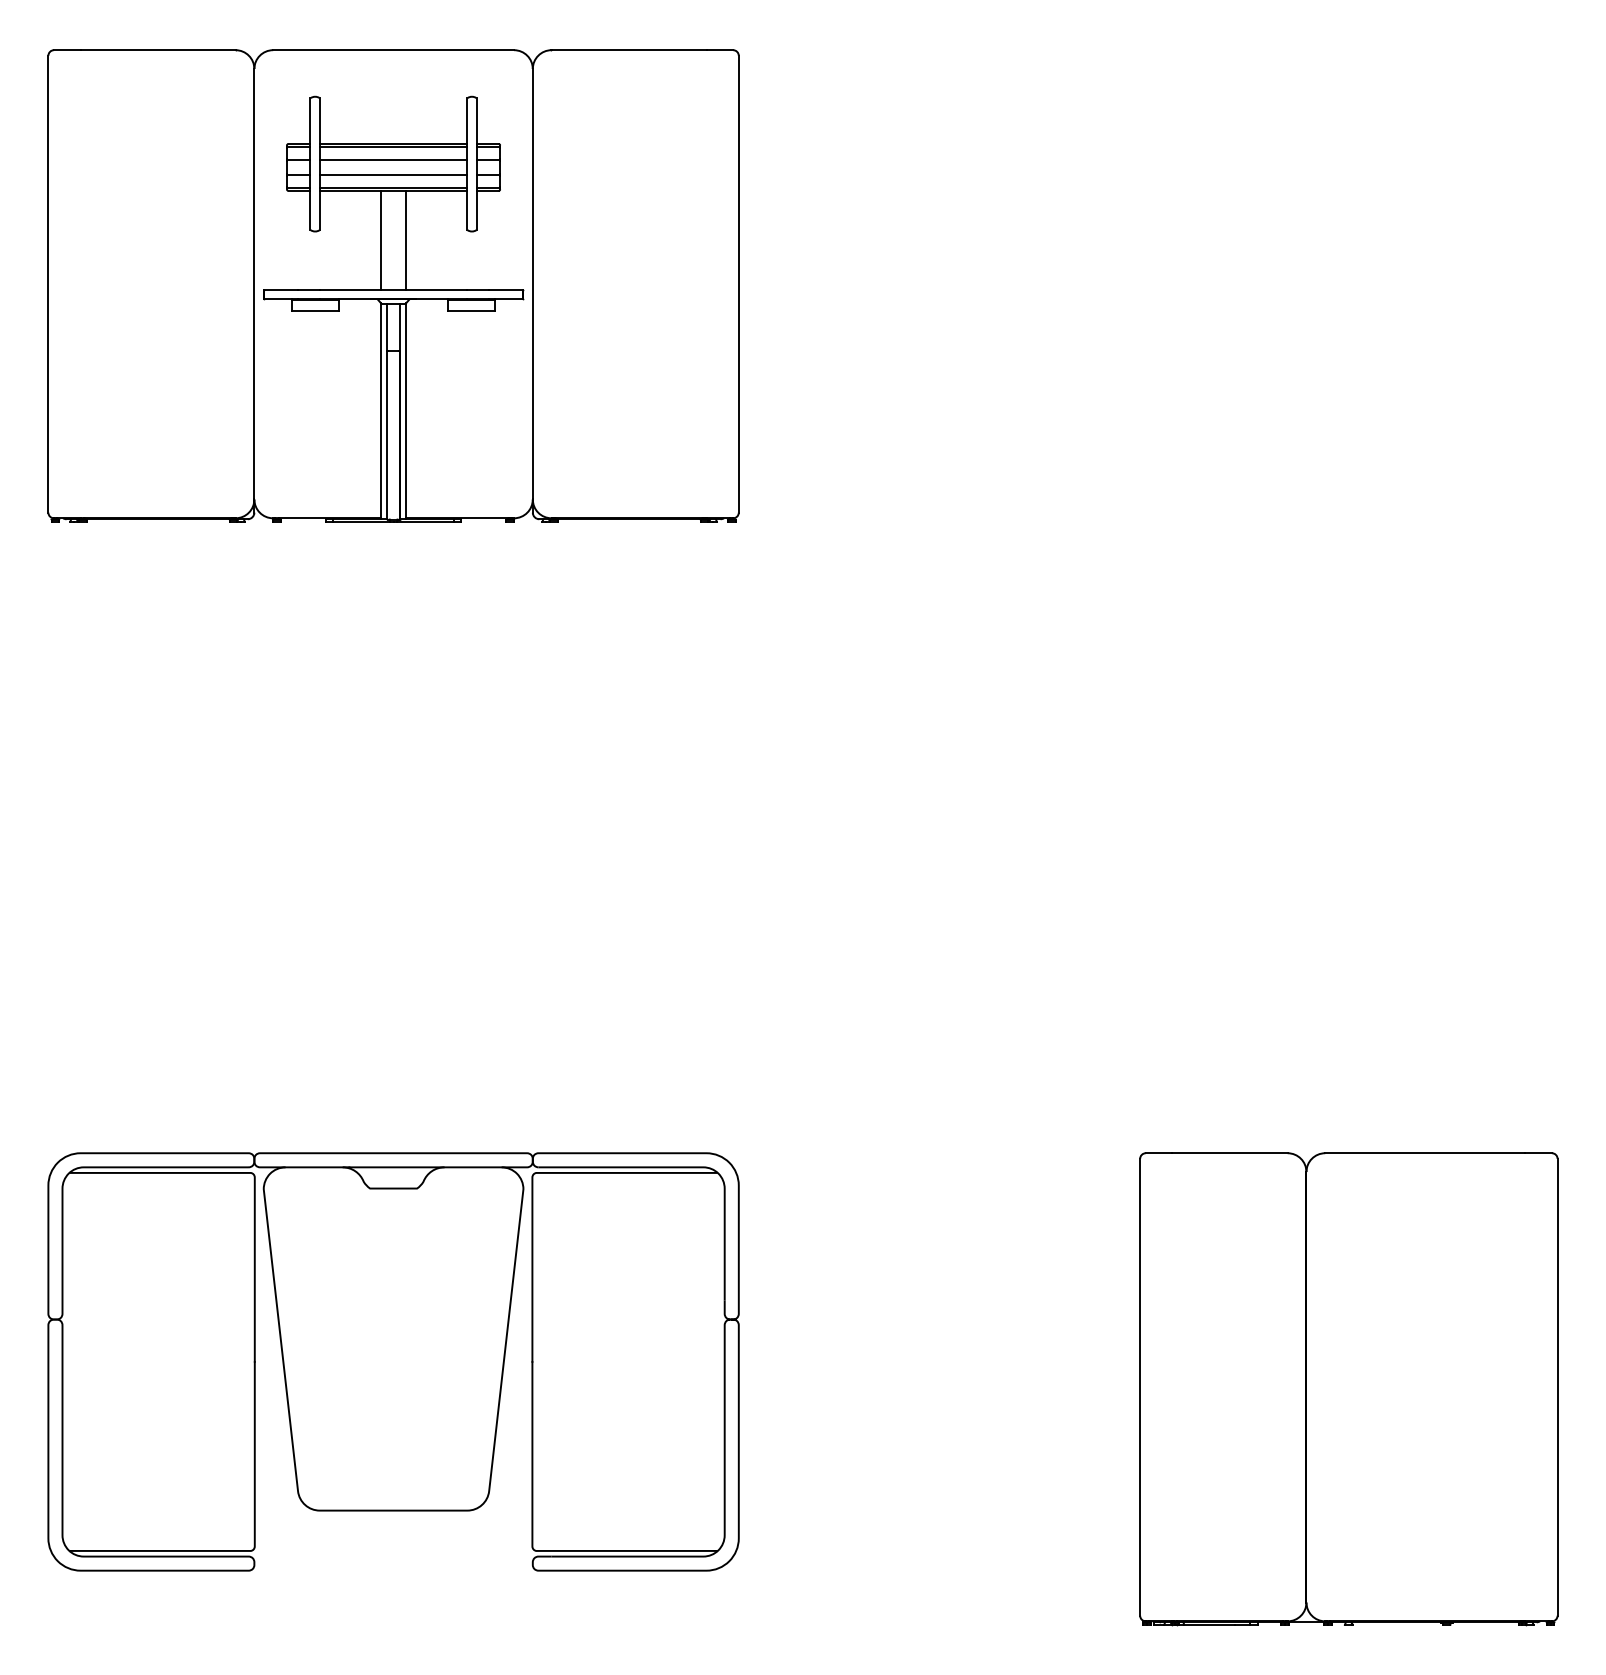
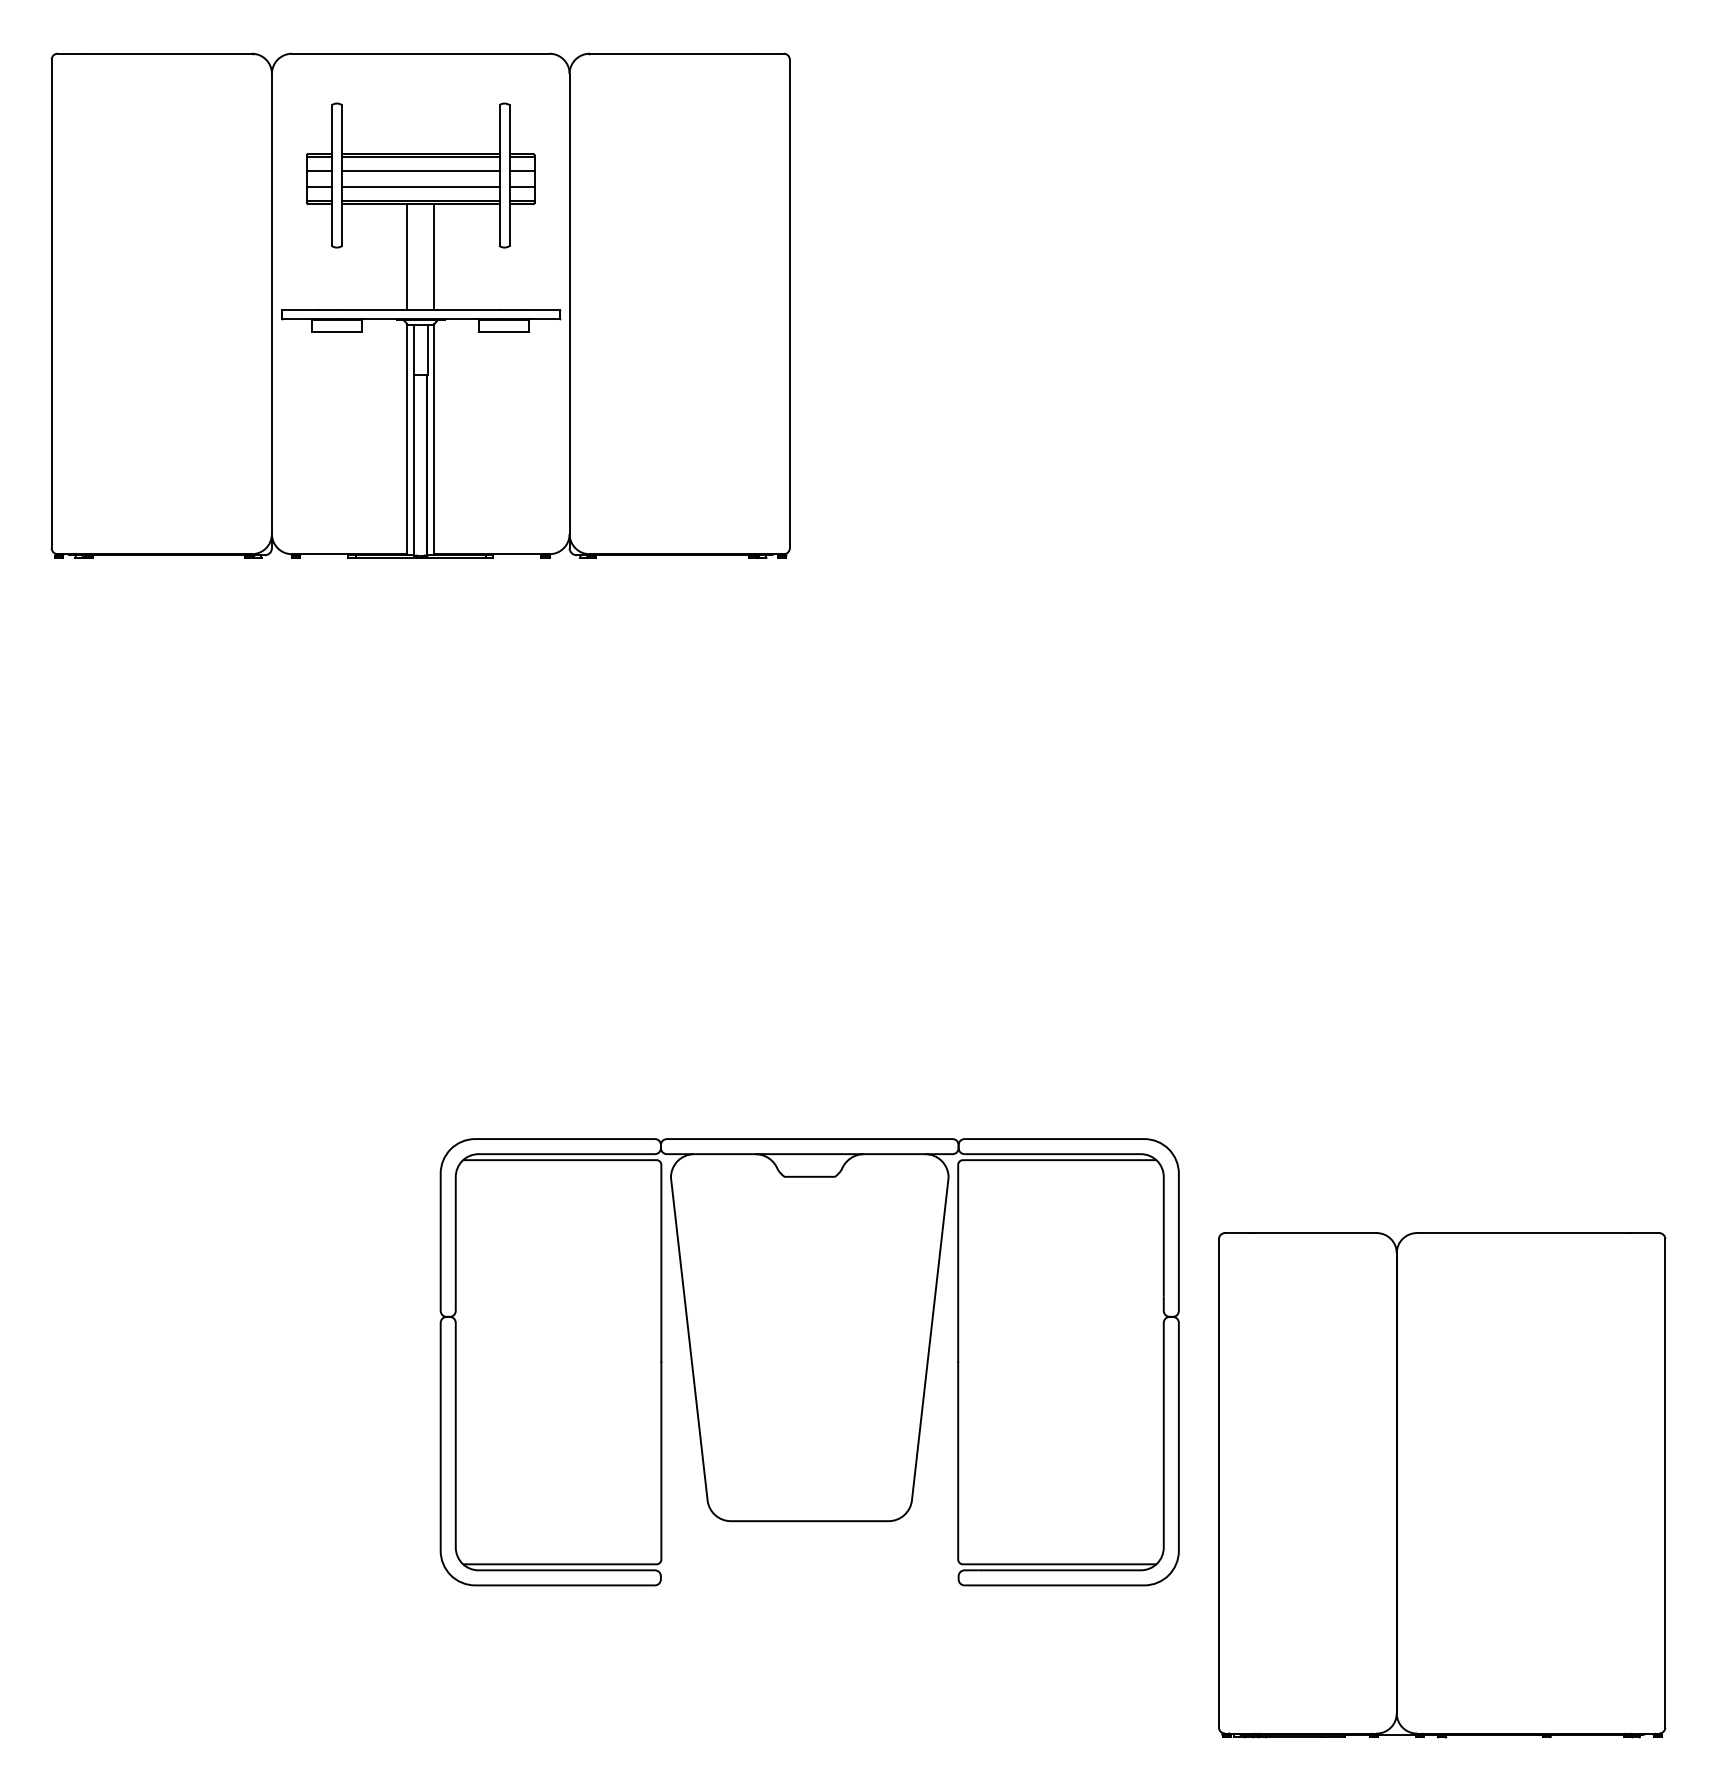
part: (393, 1362) -> (809, 1362), moved

